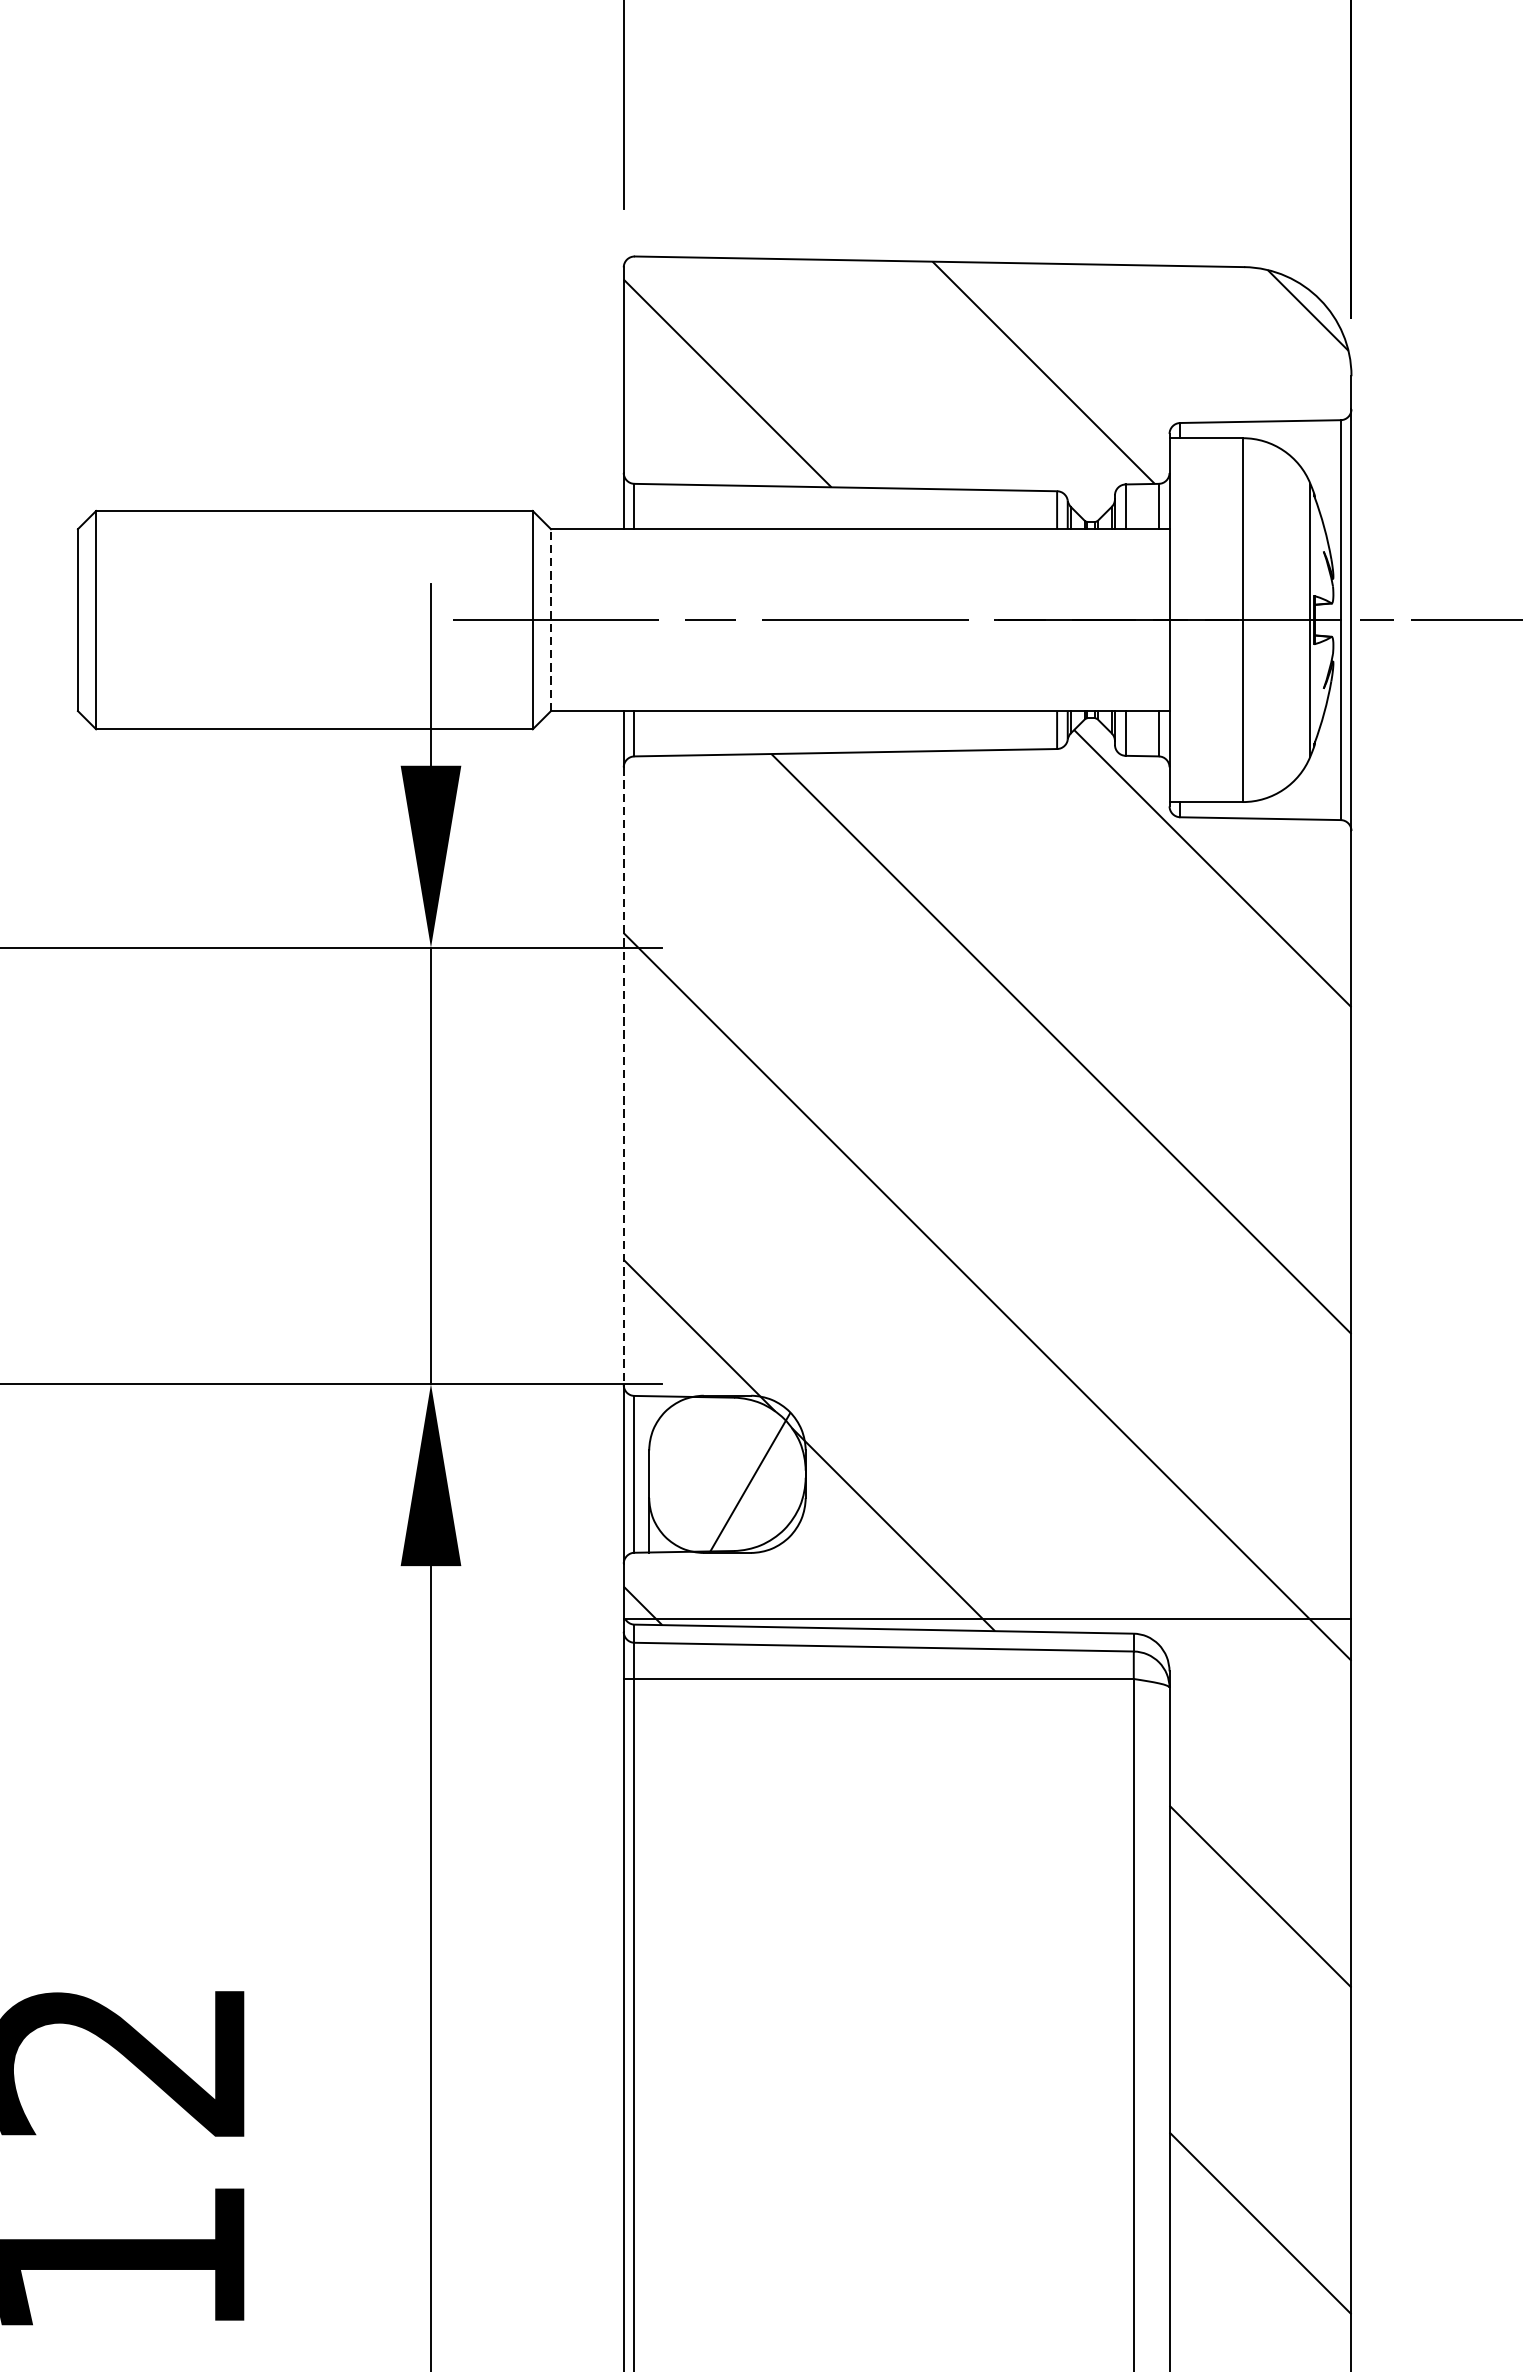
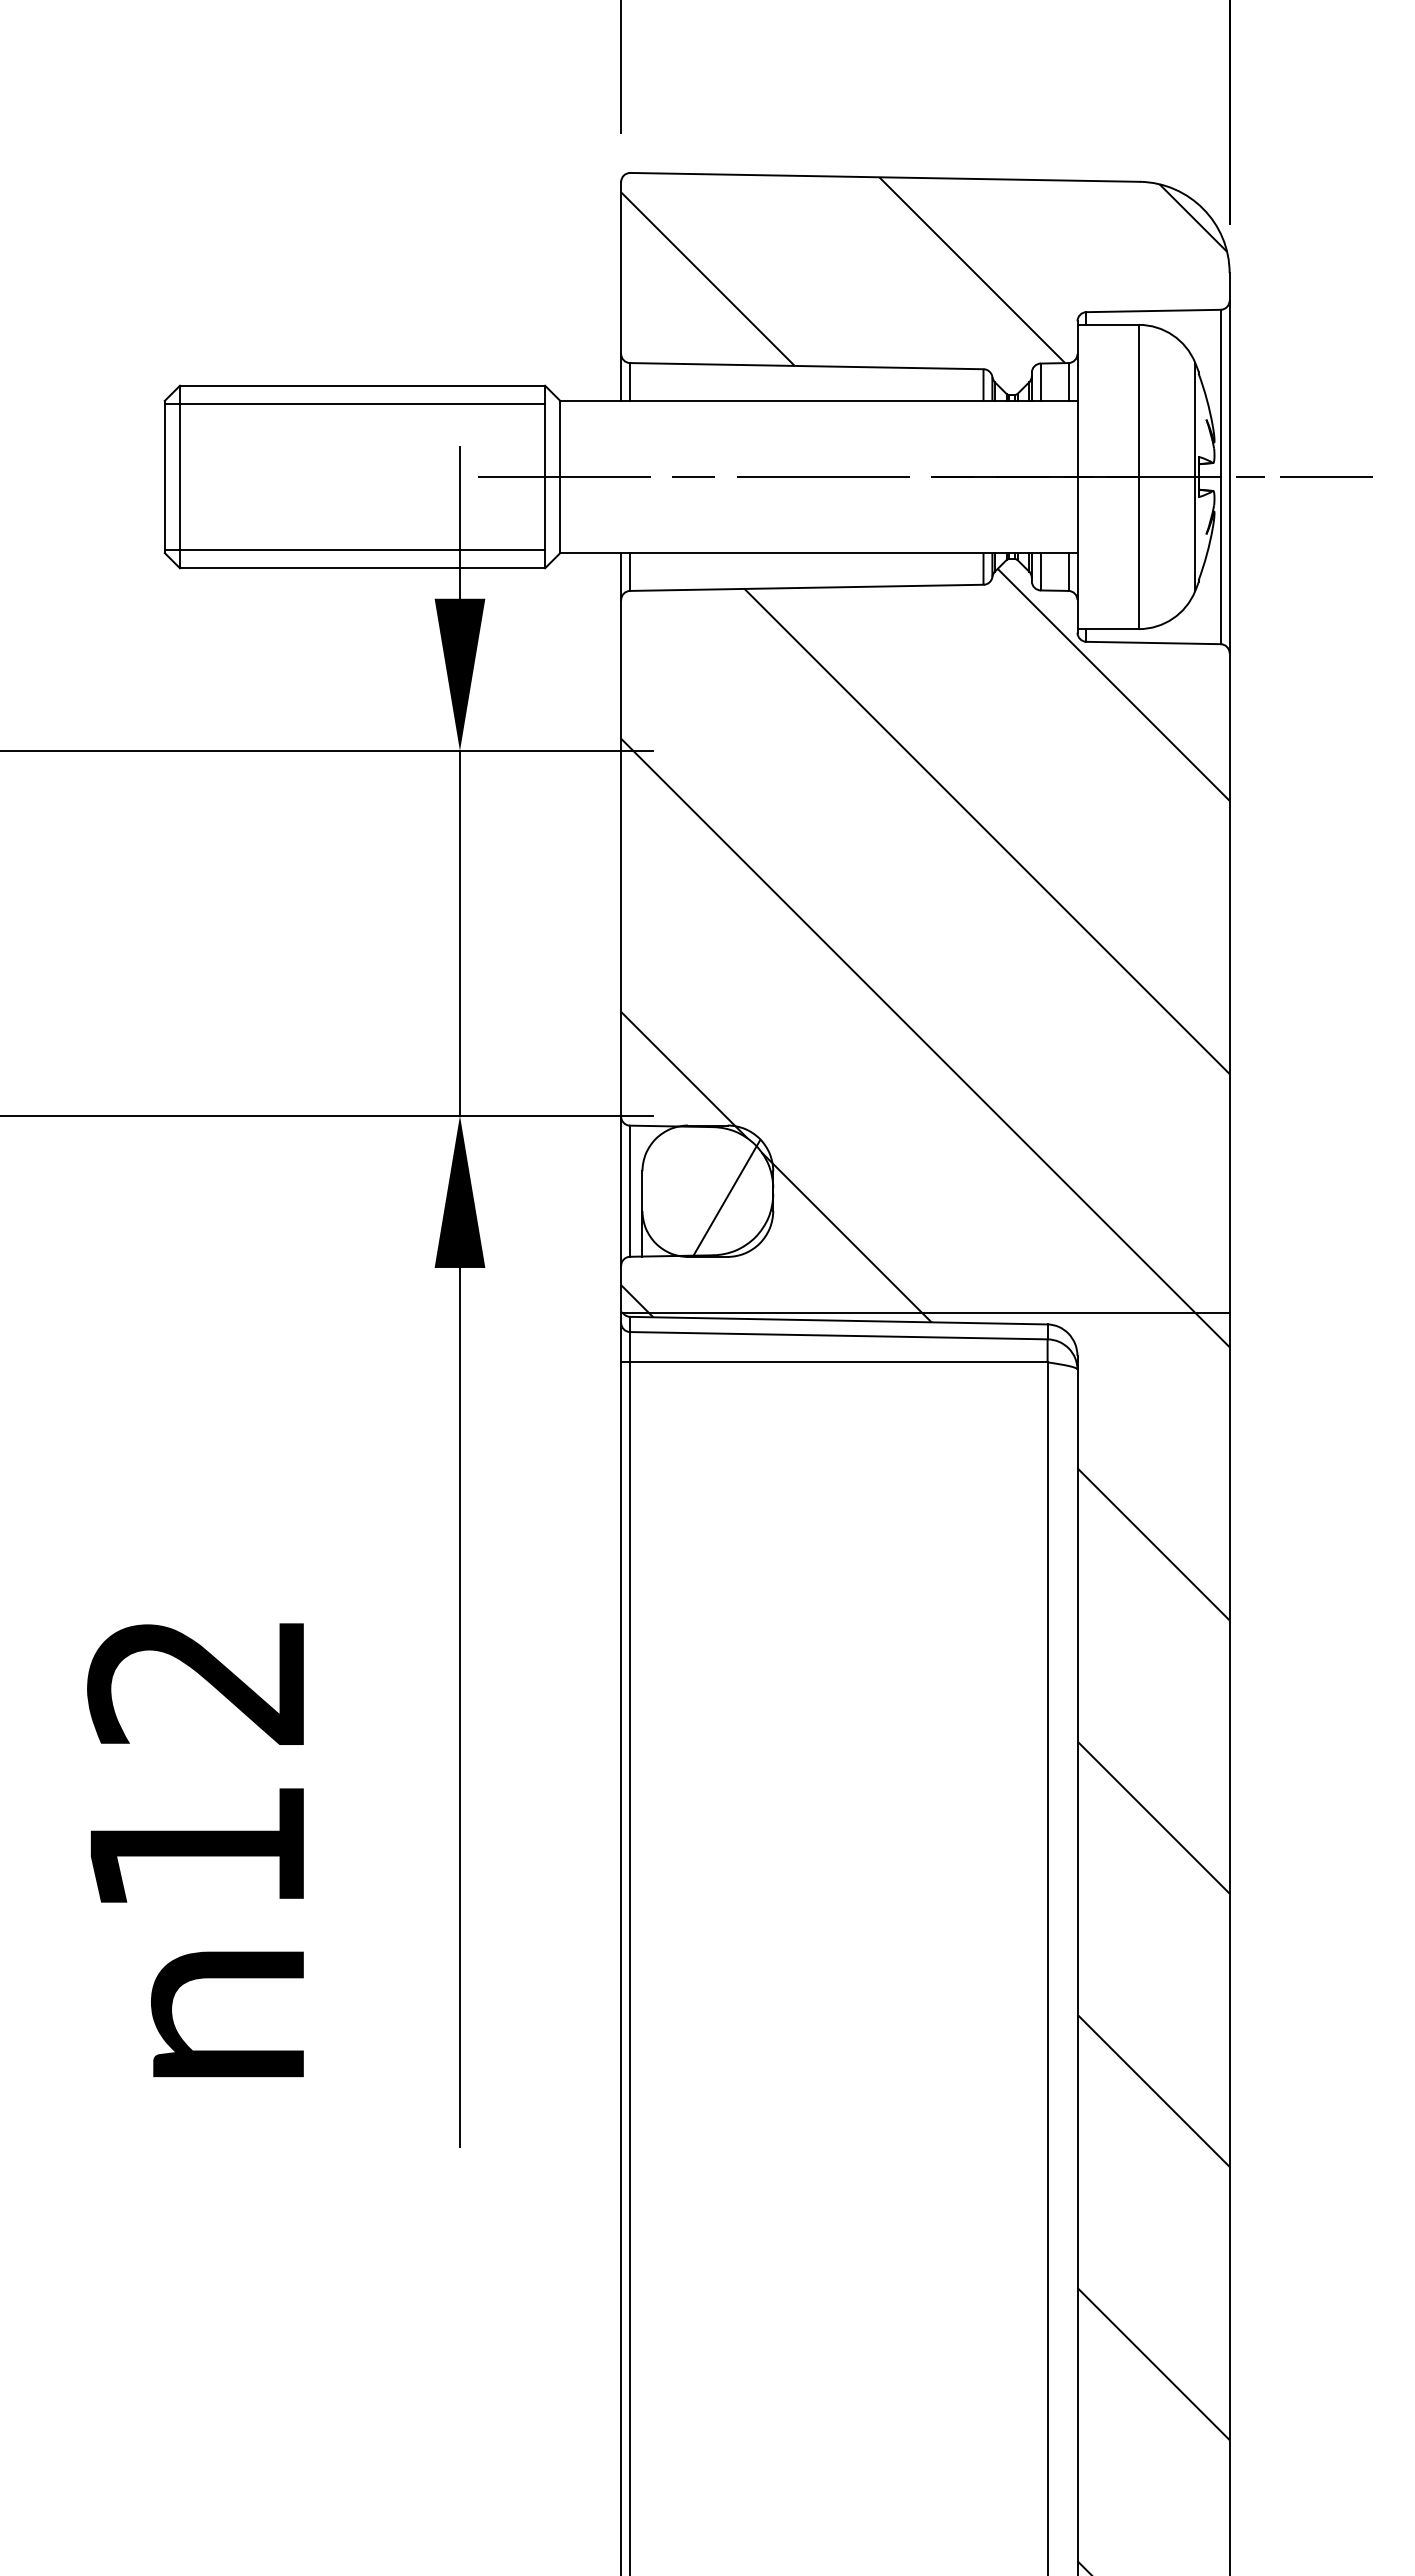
line: (304, 532) -> (354, 403), added
line: (551, 619) -> (560, 476), dashed -> solid
line: (304, 708) -> (354, 550), added
line: (624, 1076) -> (621, 858), dashed -> solid

